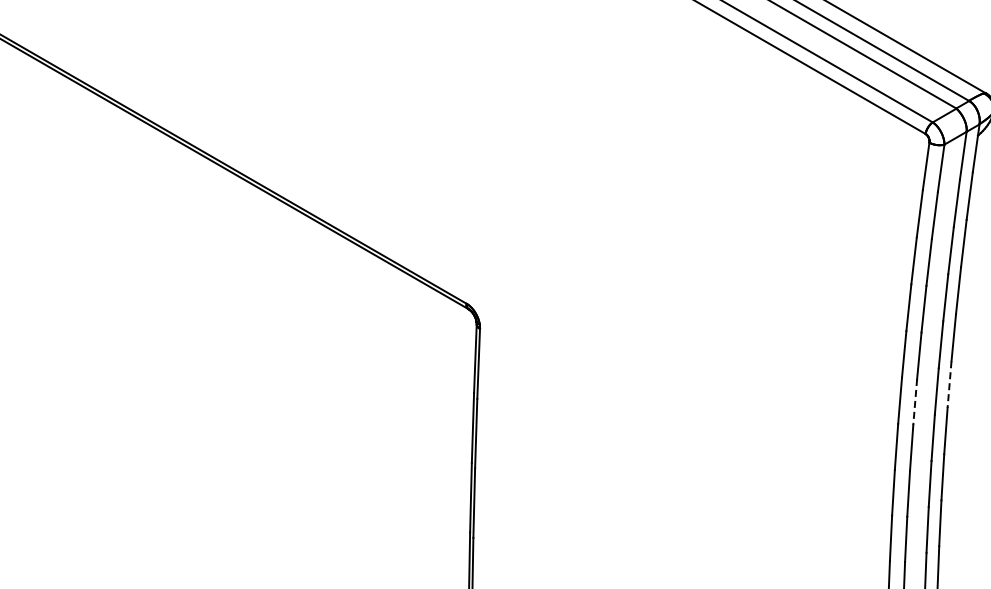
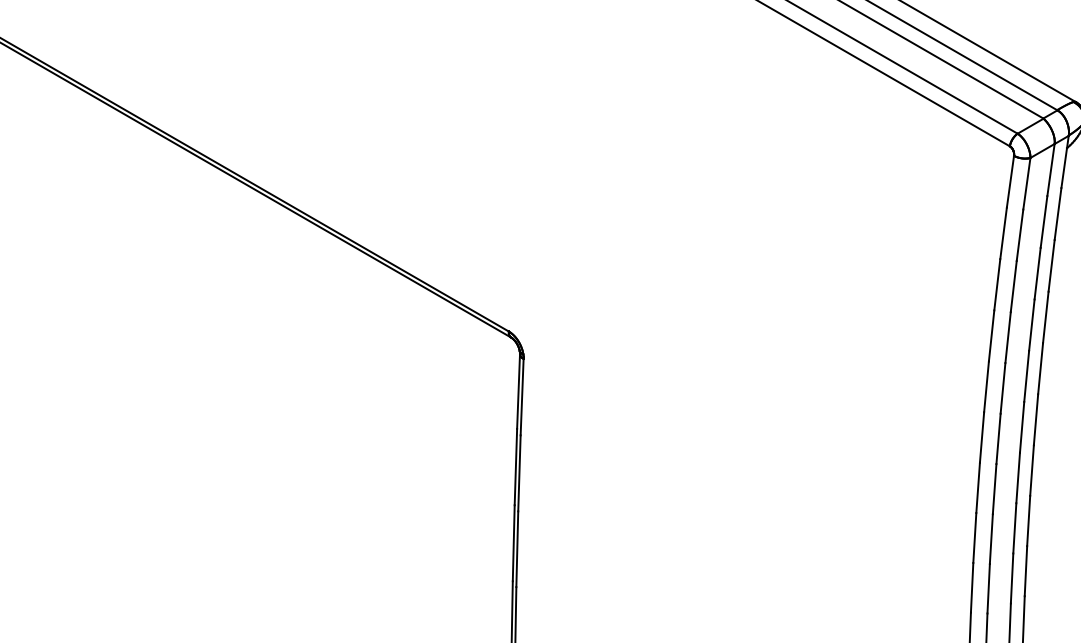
line: (949, 385) -> (1035, 420), dashed -> solid
line: (915, 402) -> (998, 439), dashed -> solid

